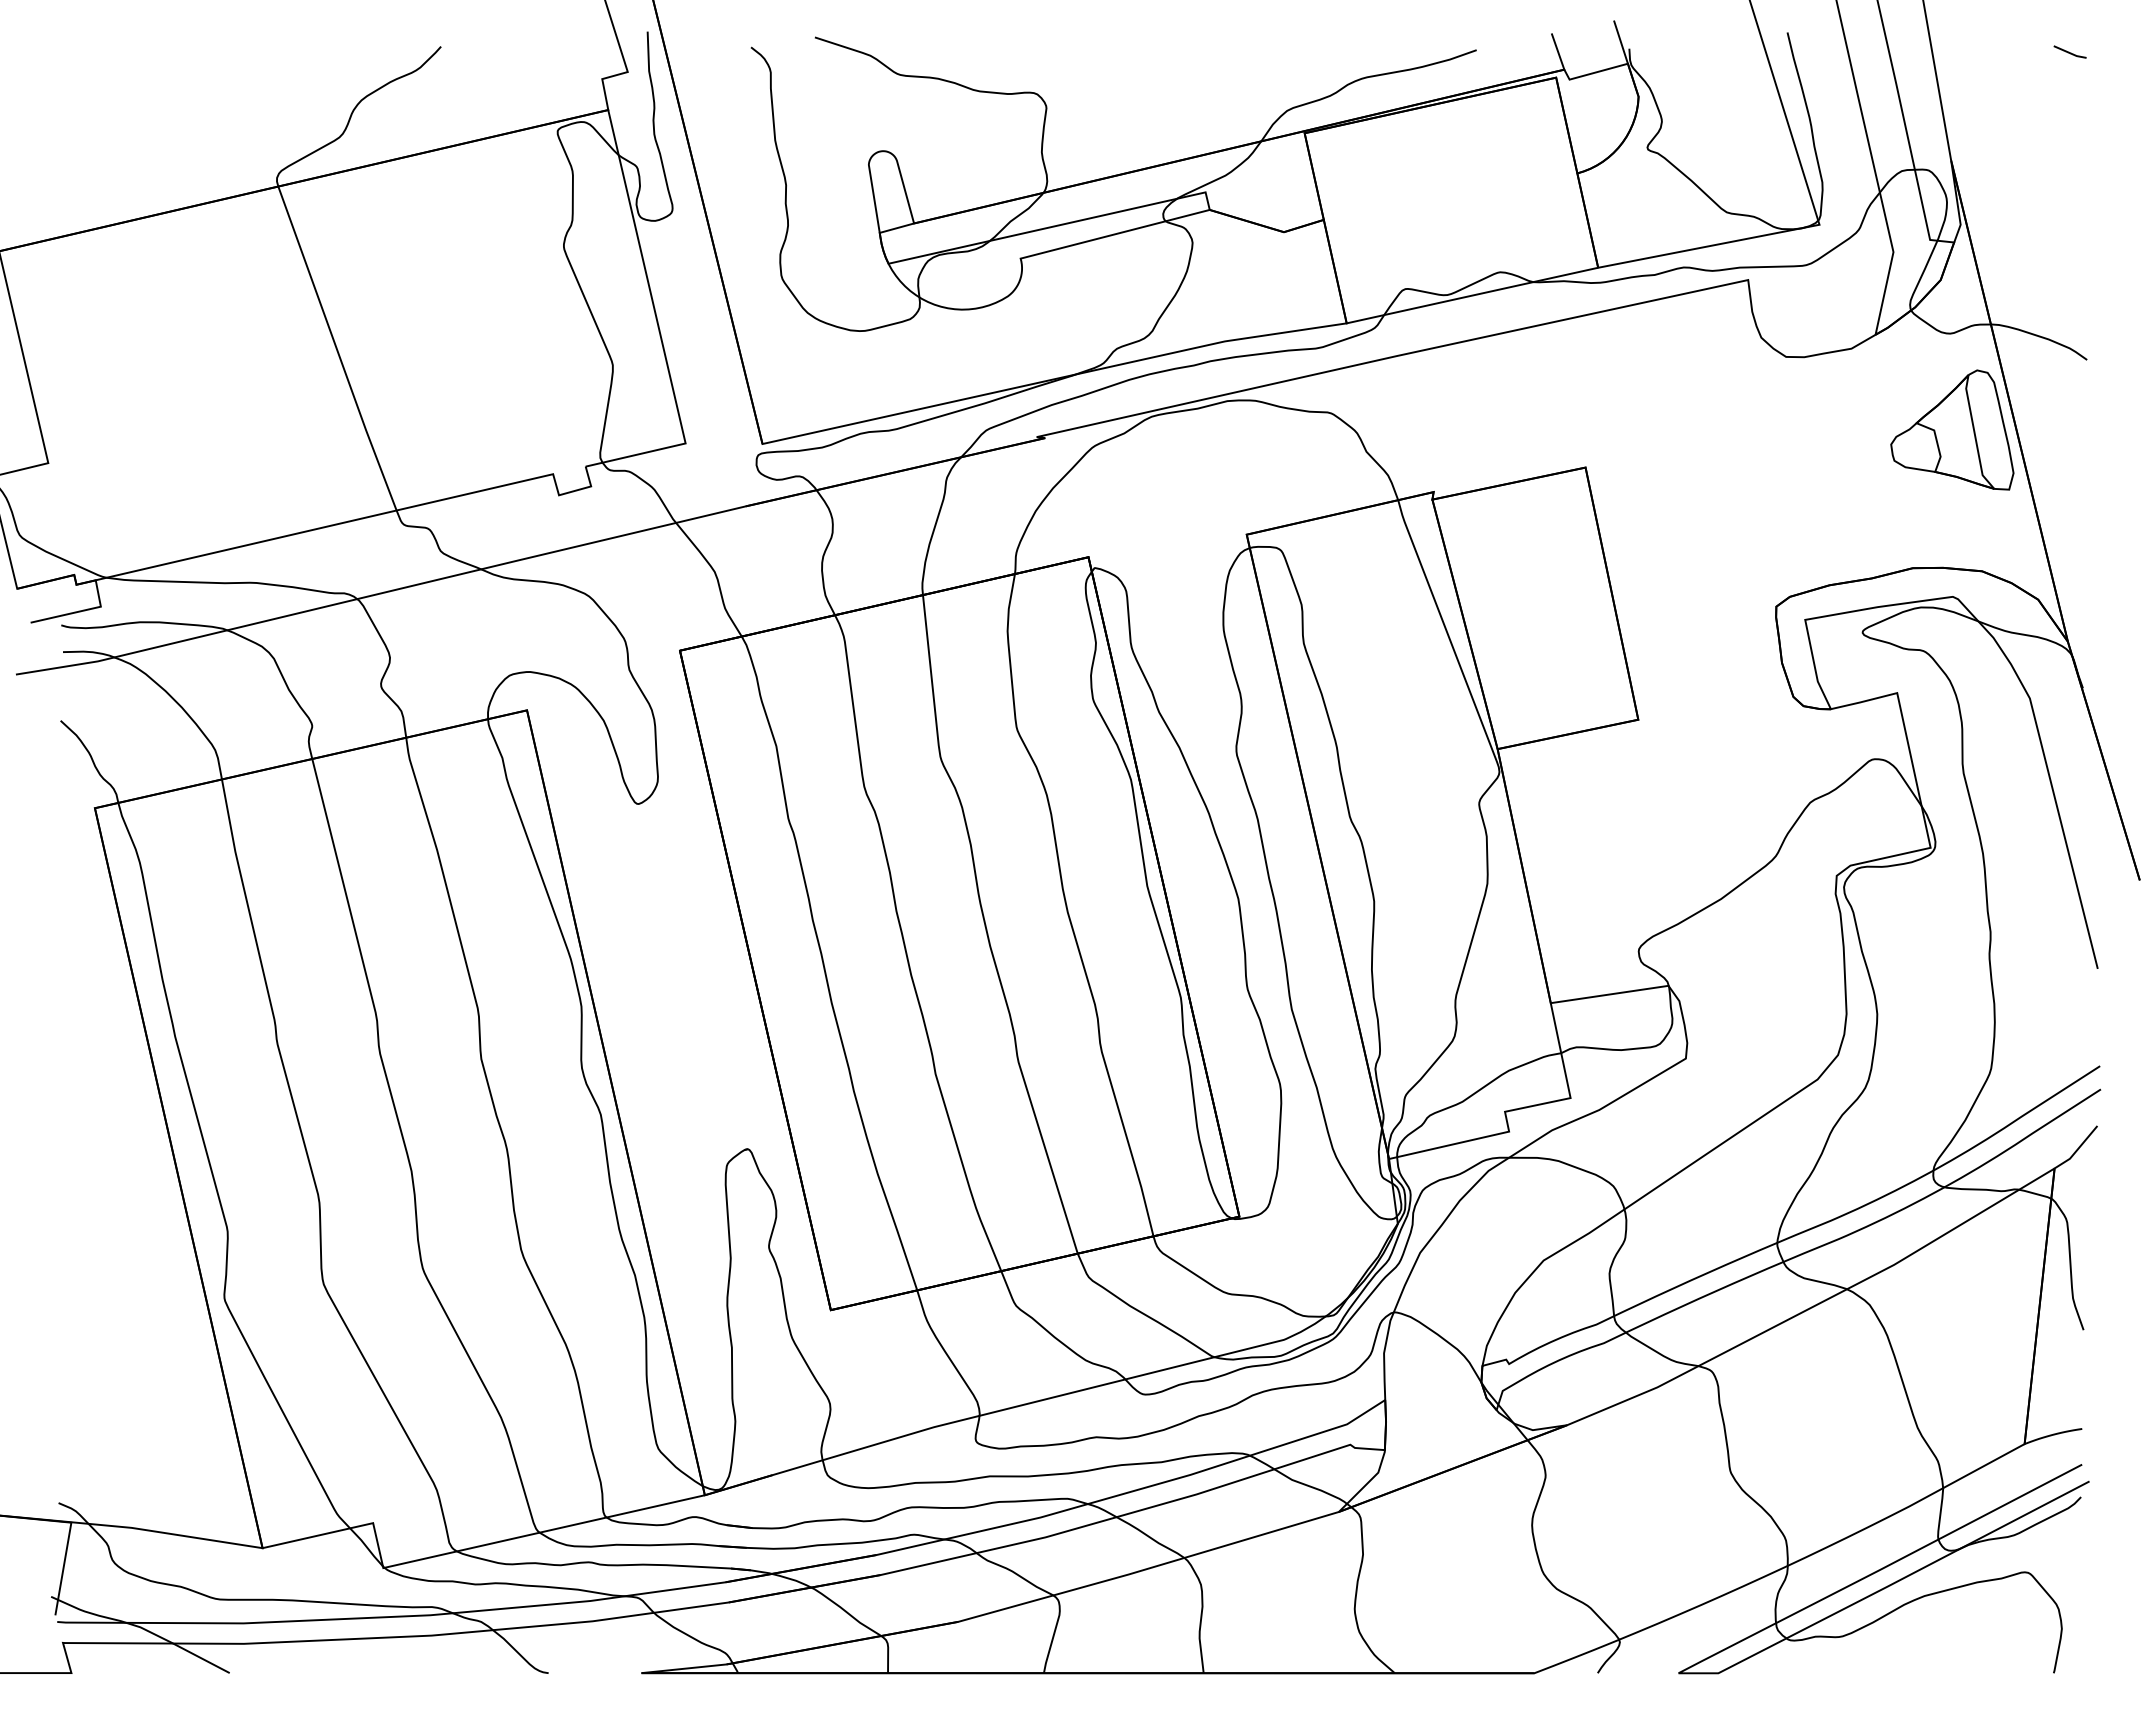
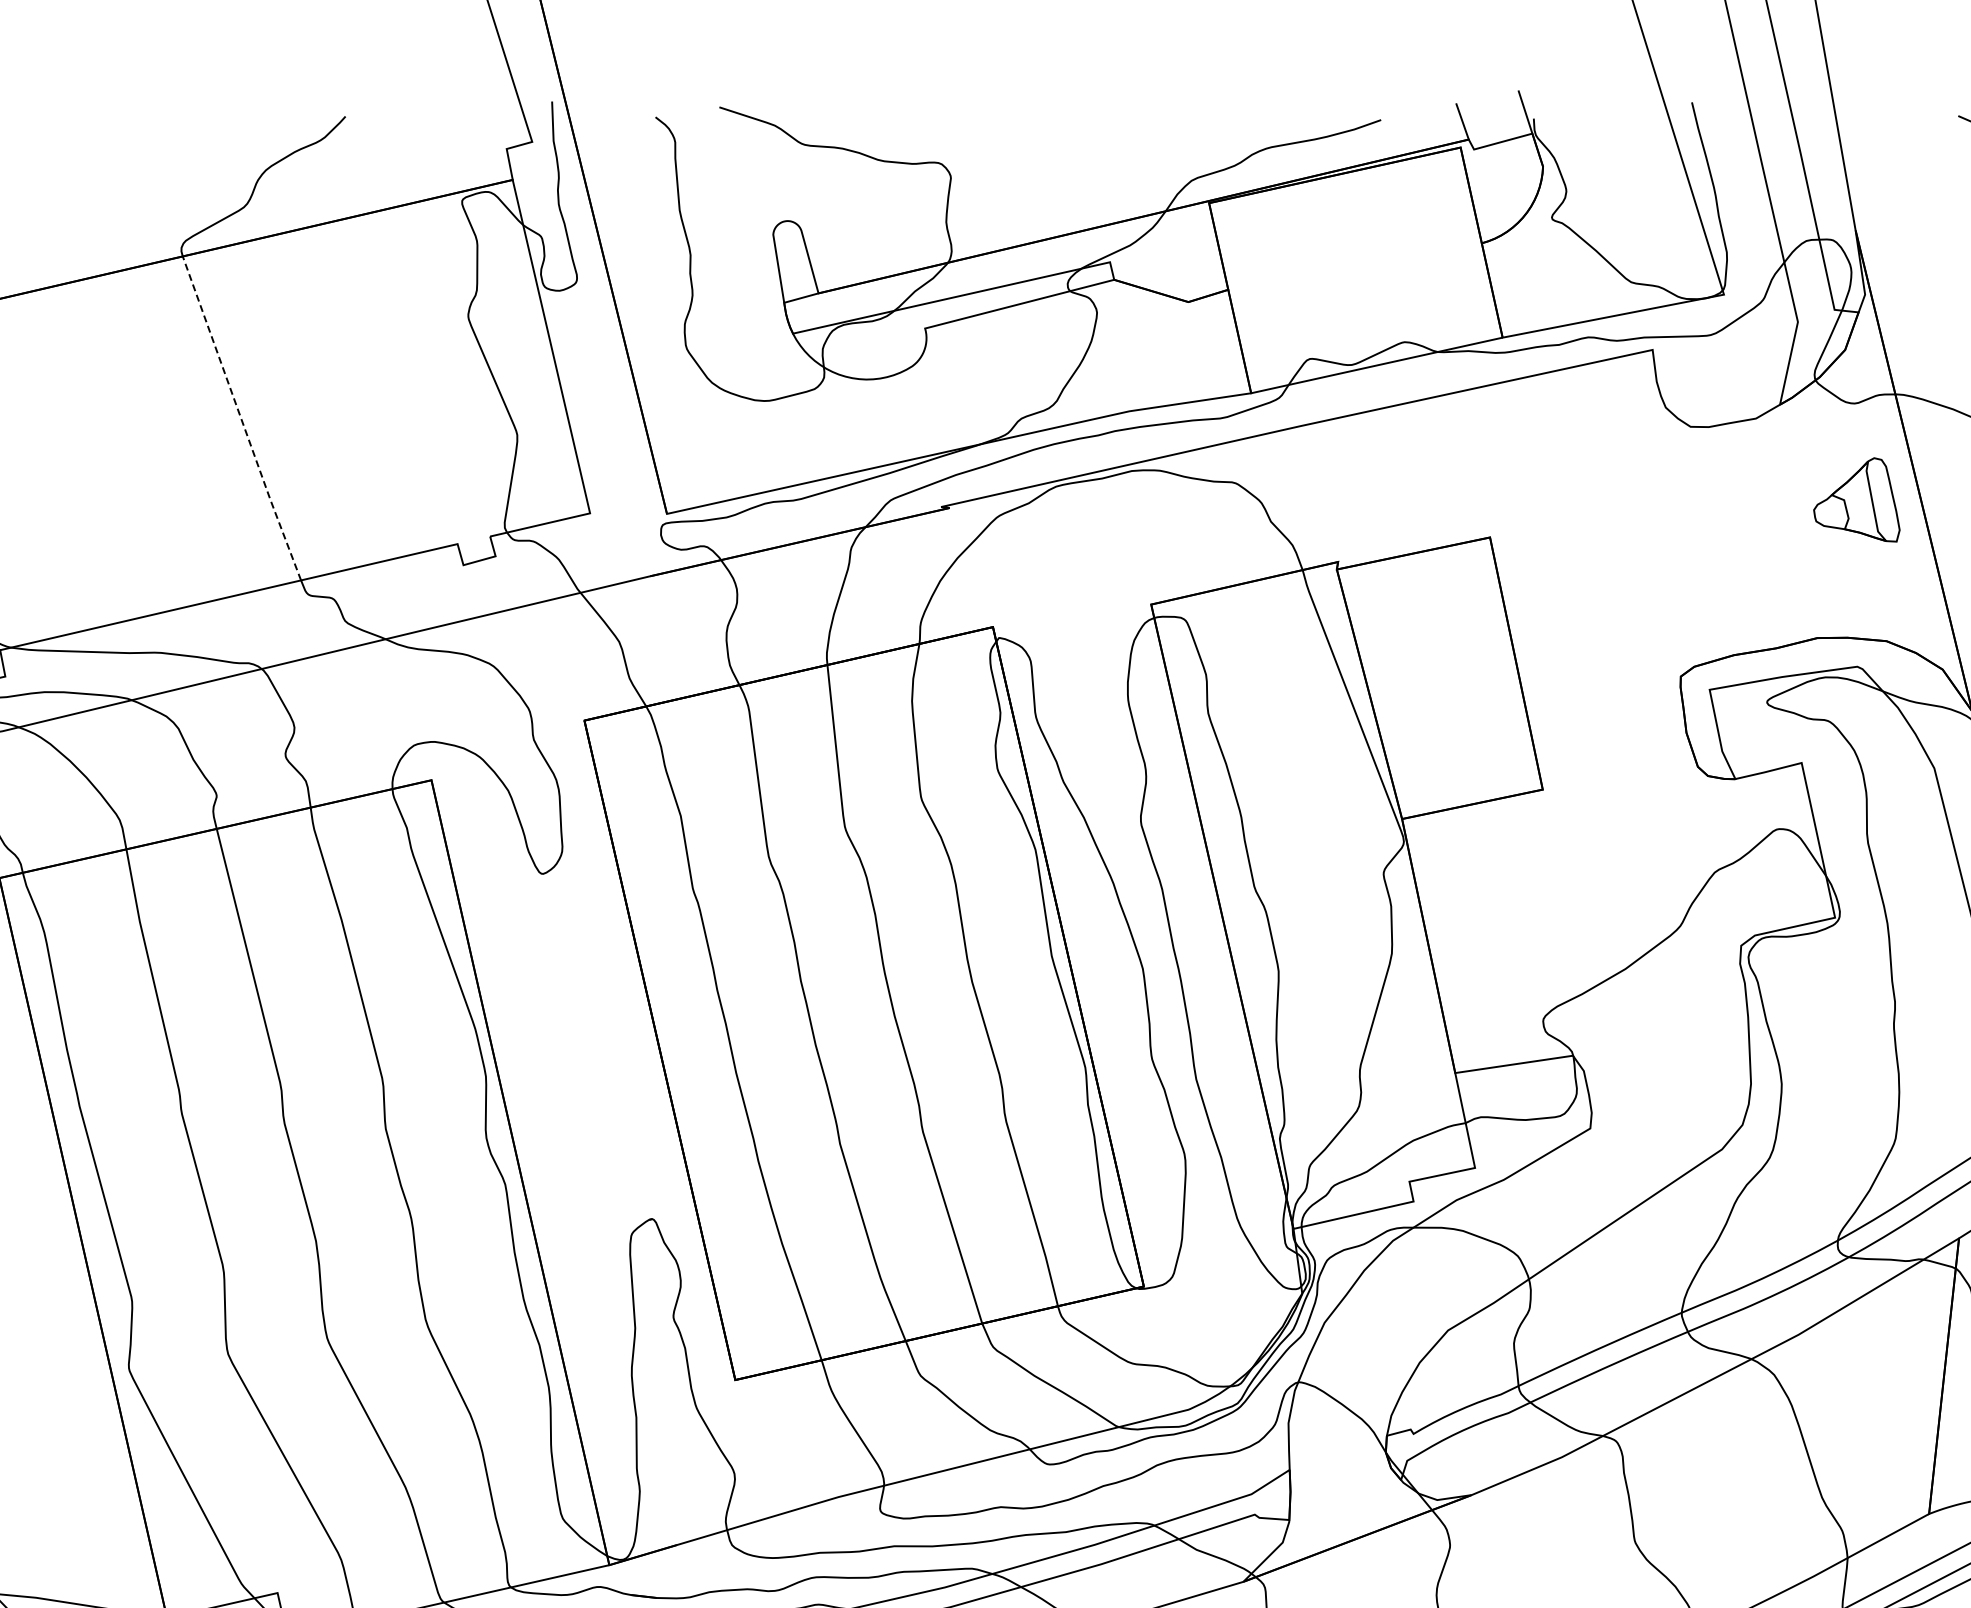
line: (336, 348) -> (240, 418), solid -> dashed
part: (1952, 429) -> (1856, 499), size x0.7

